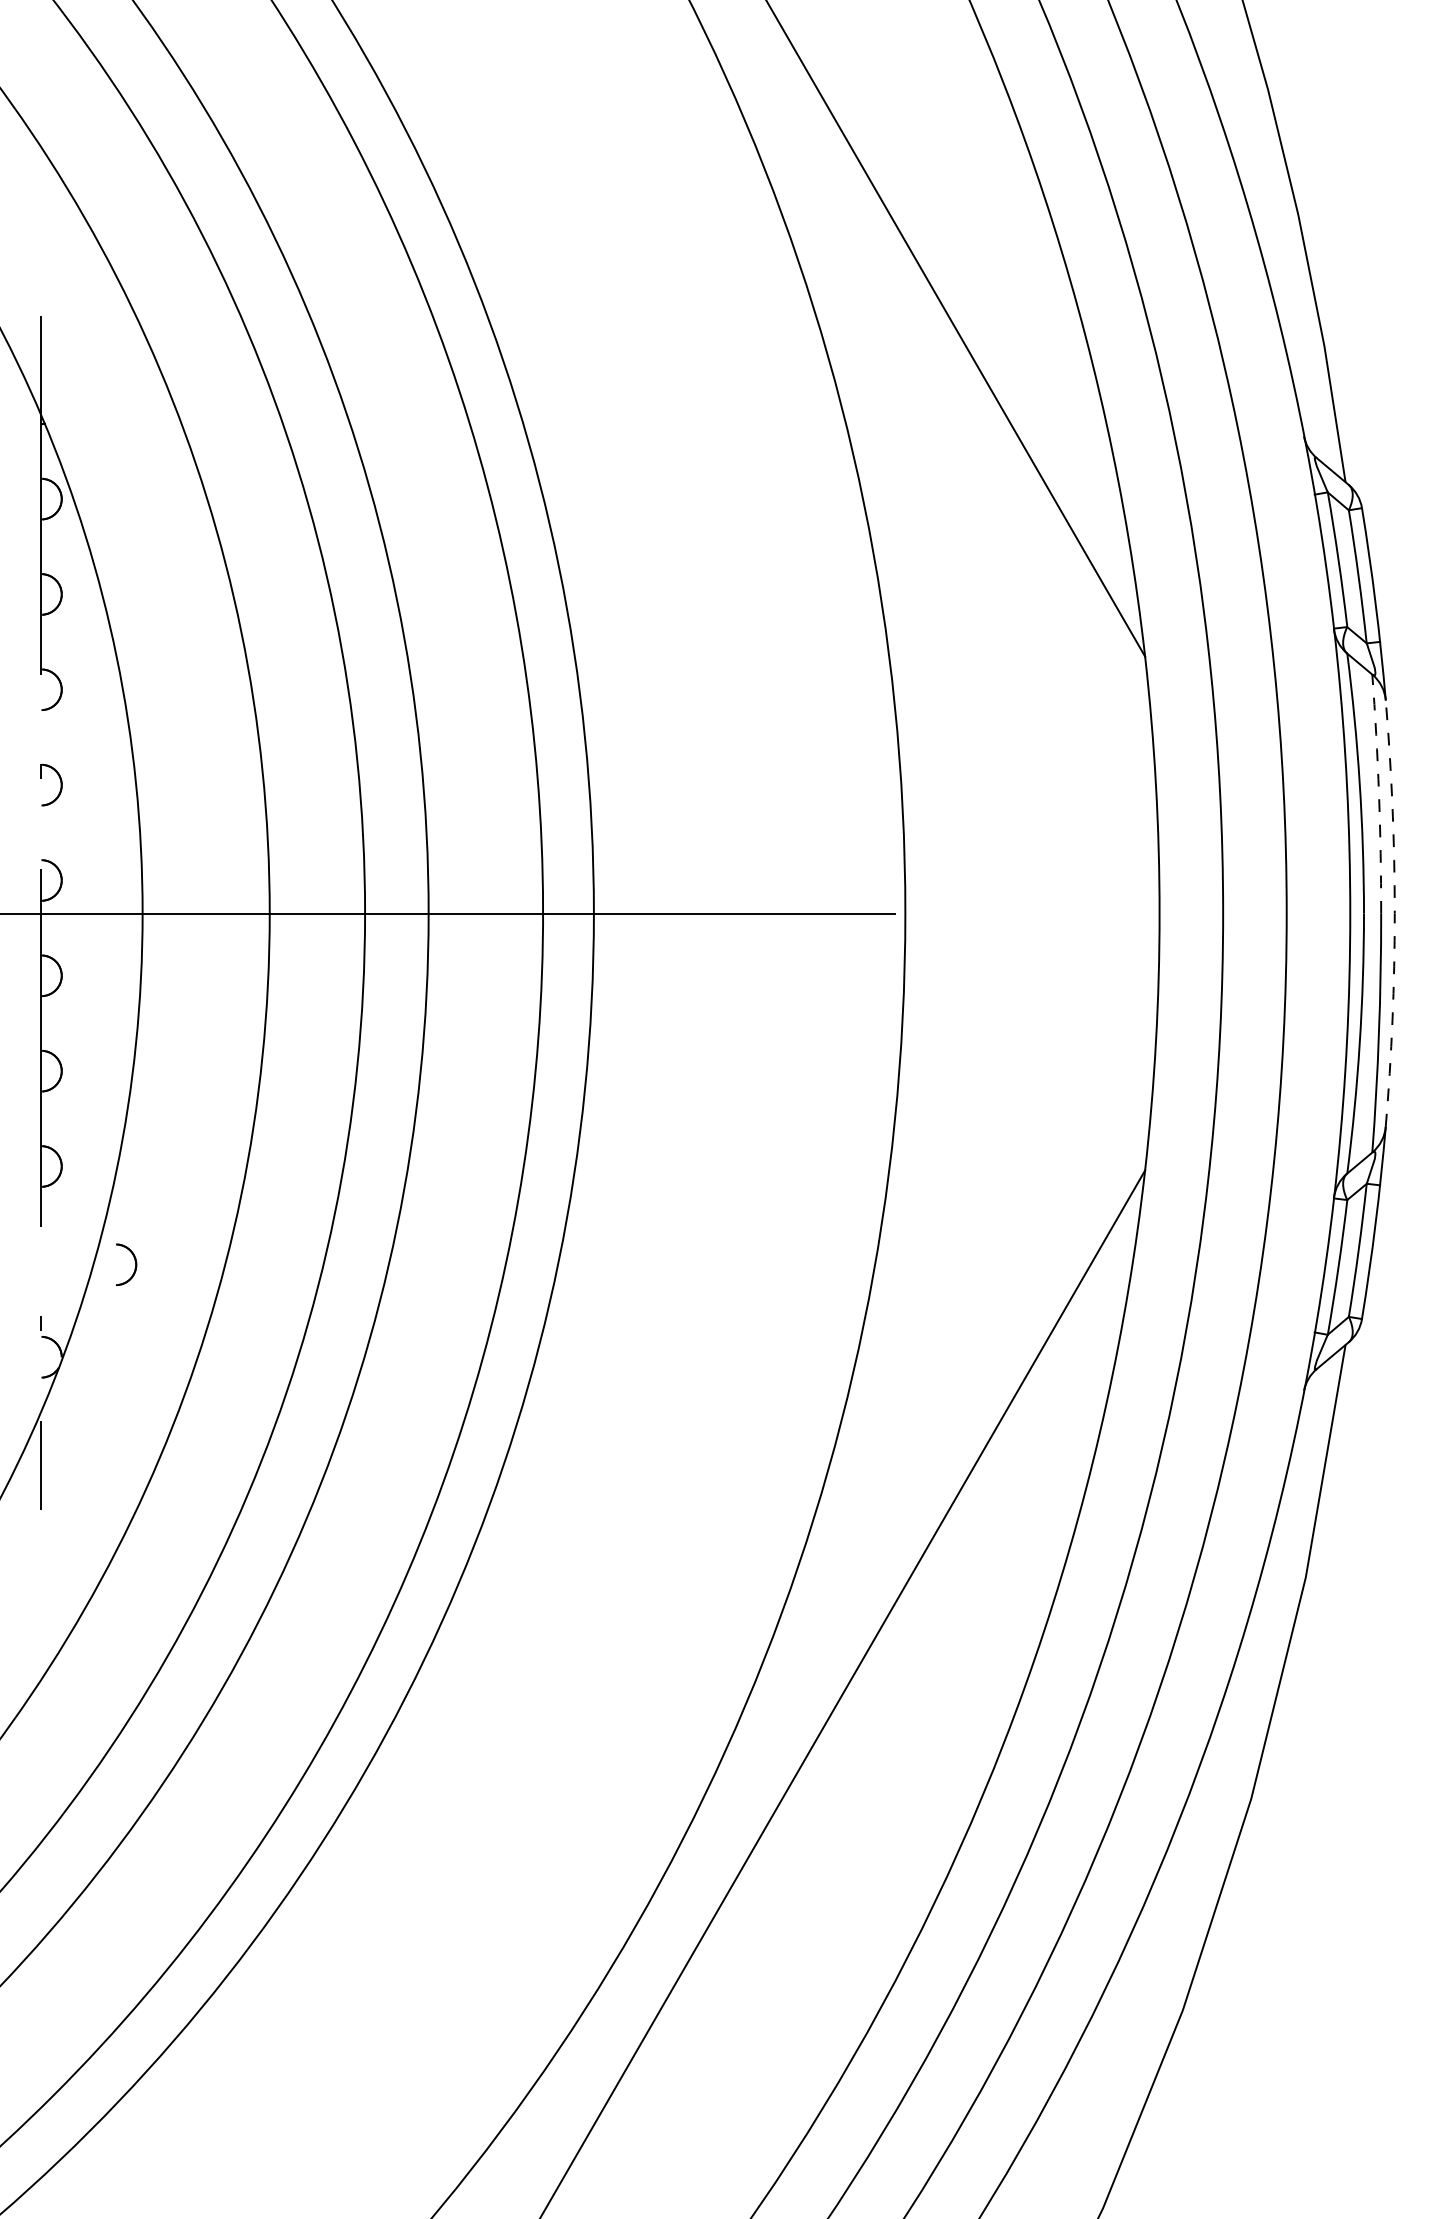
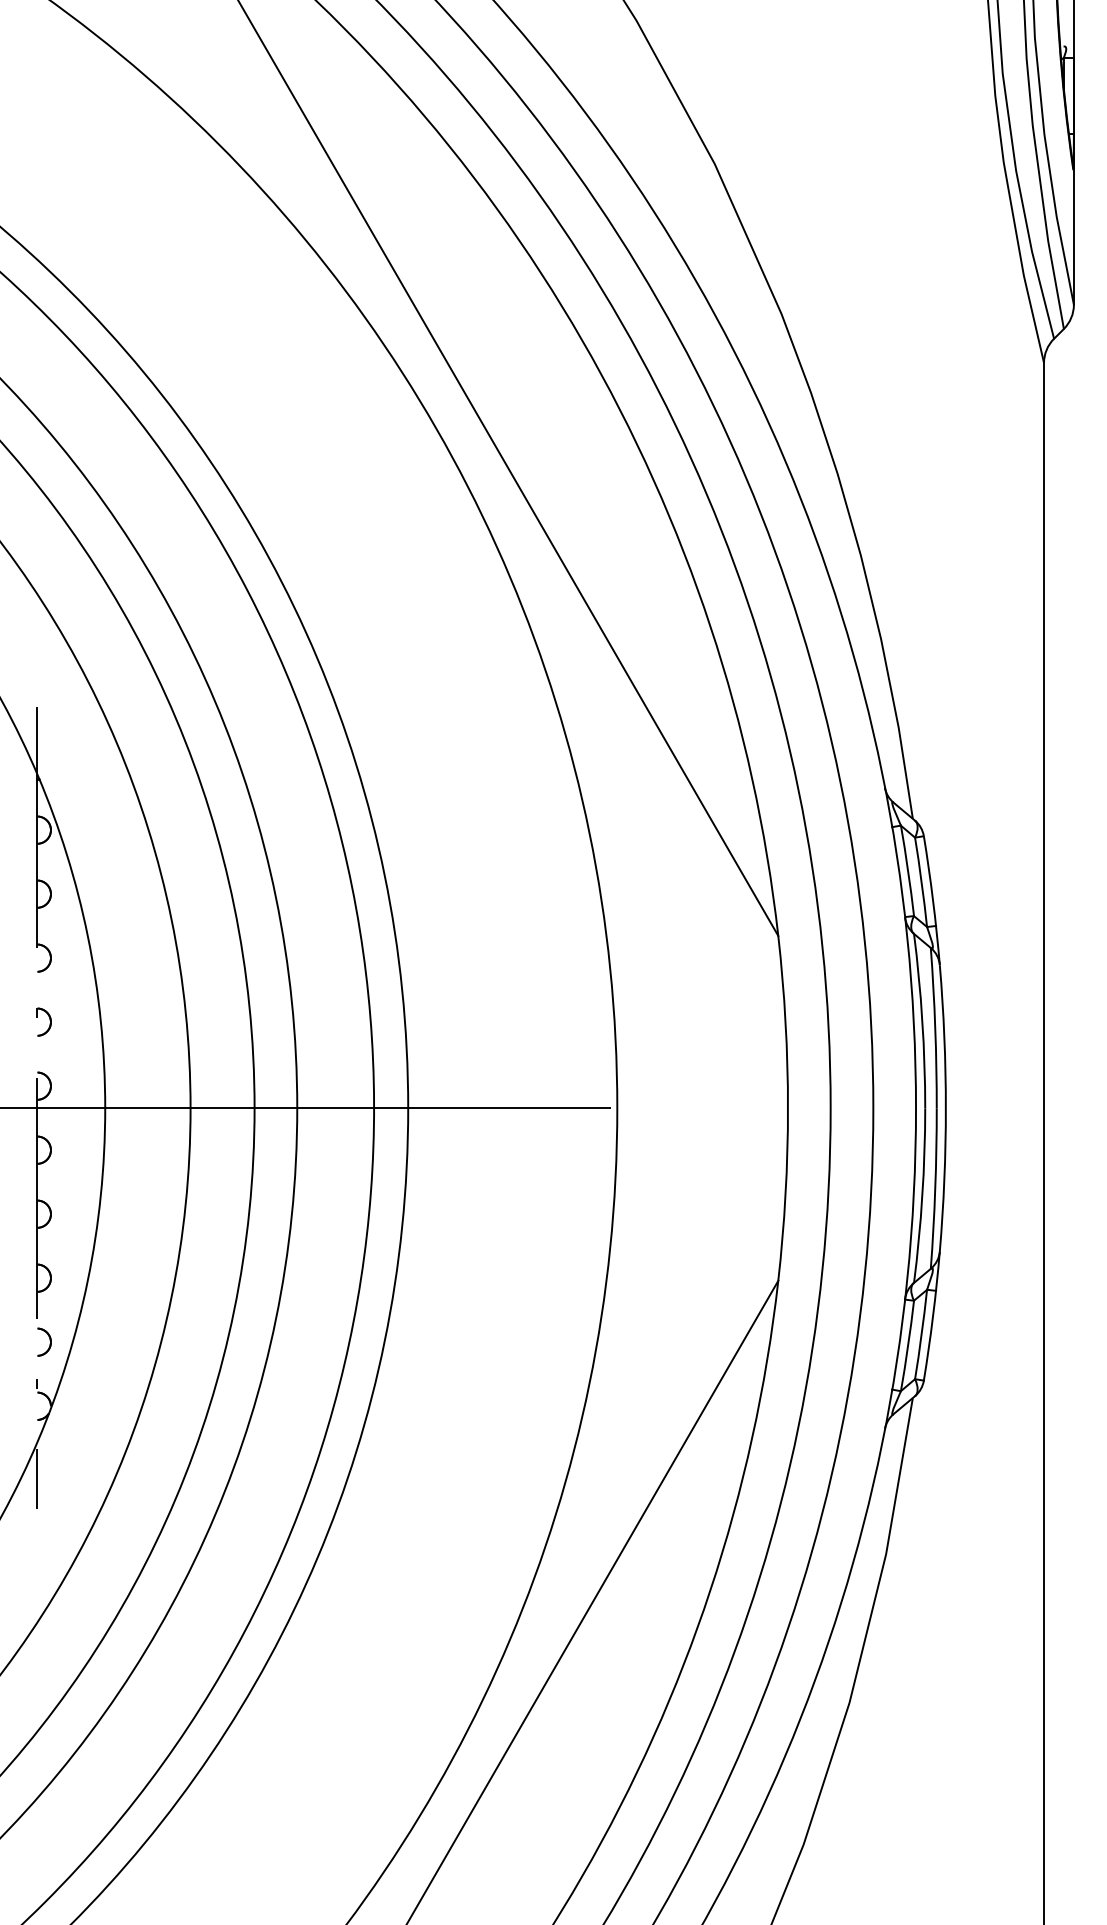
arc: (1379, 794) -> (935, 1028), dashed -> solid
arc: (1394, 913) -> (945, 1108), dashed -> solid
part: (126, 1263) -> (44, 1341), moved

